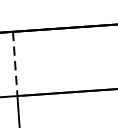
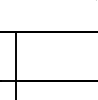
line: (14, 64) -> (15, 56), dashed -> solid

